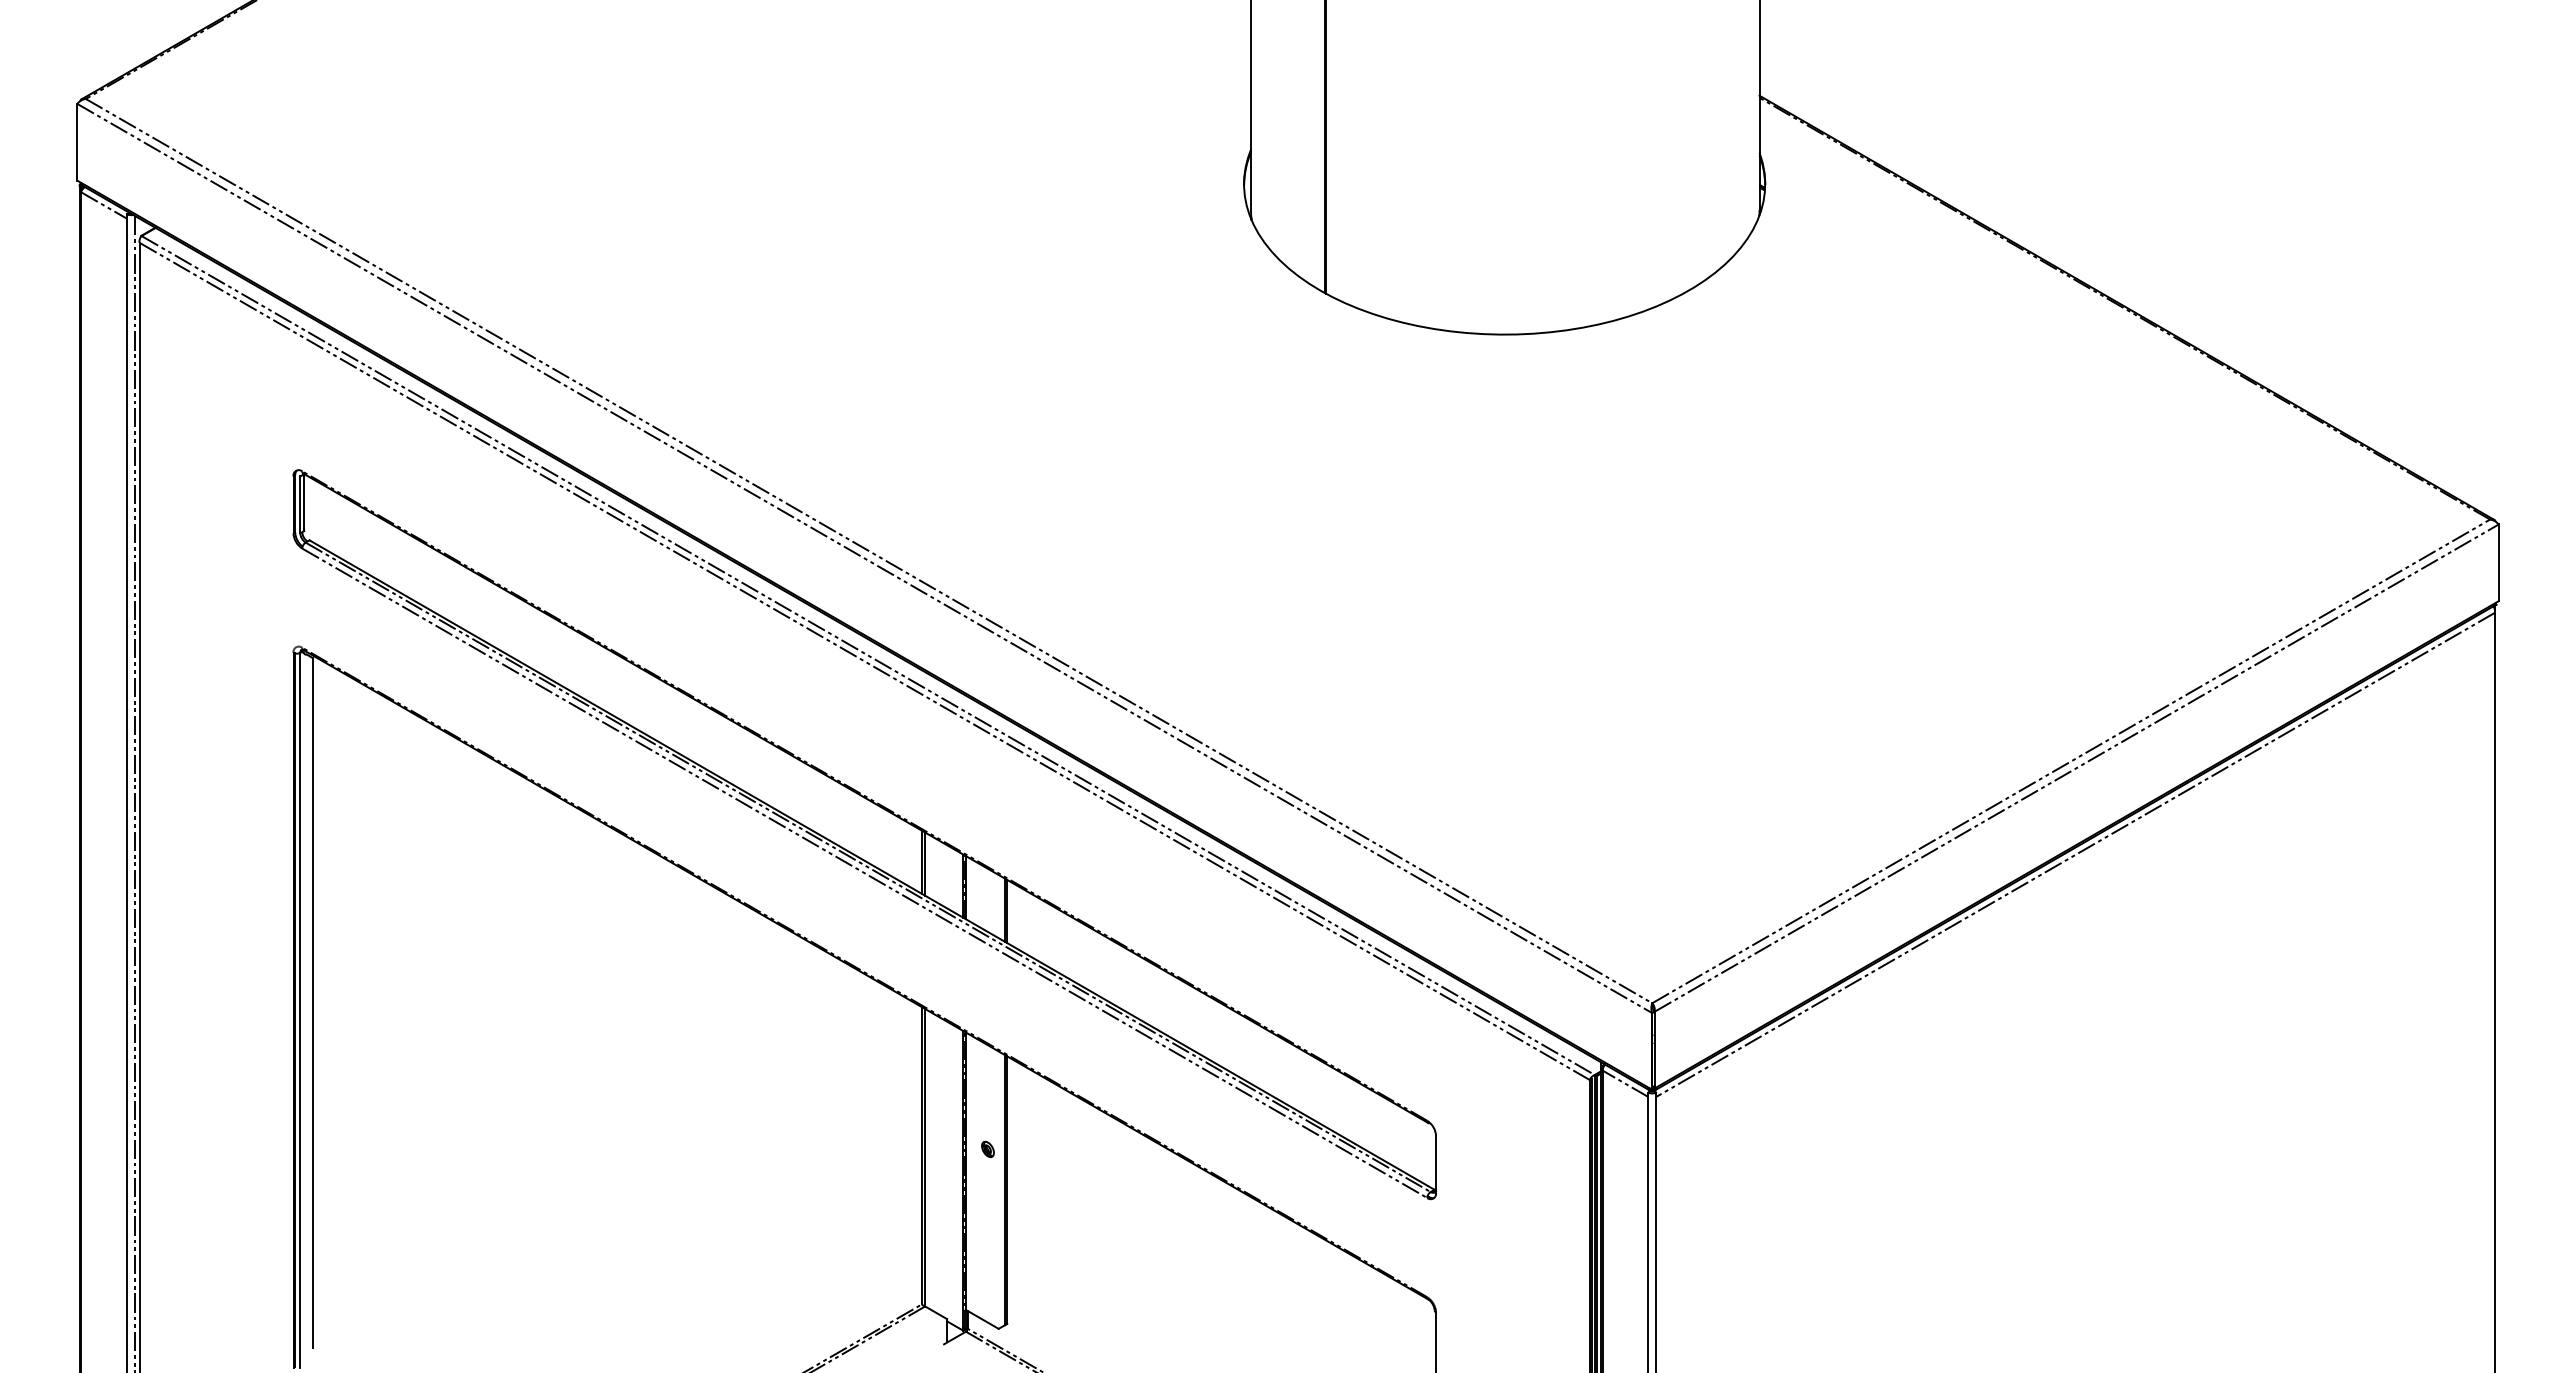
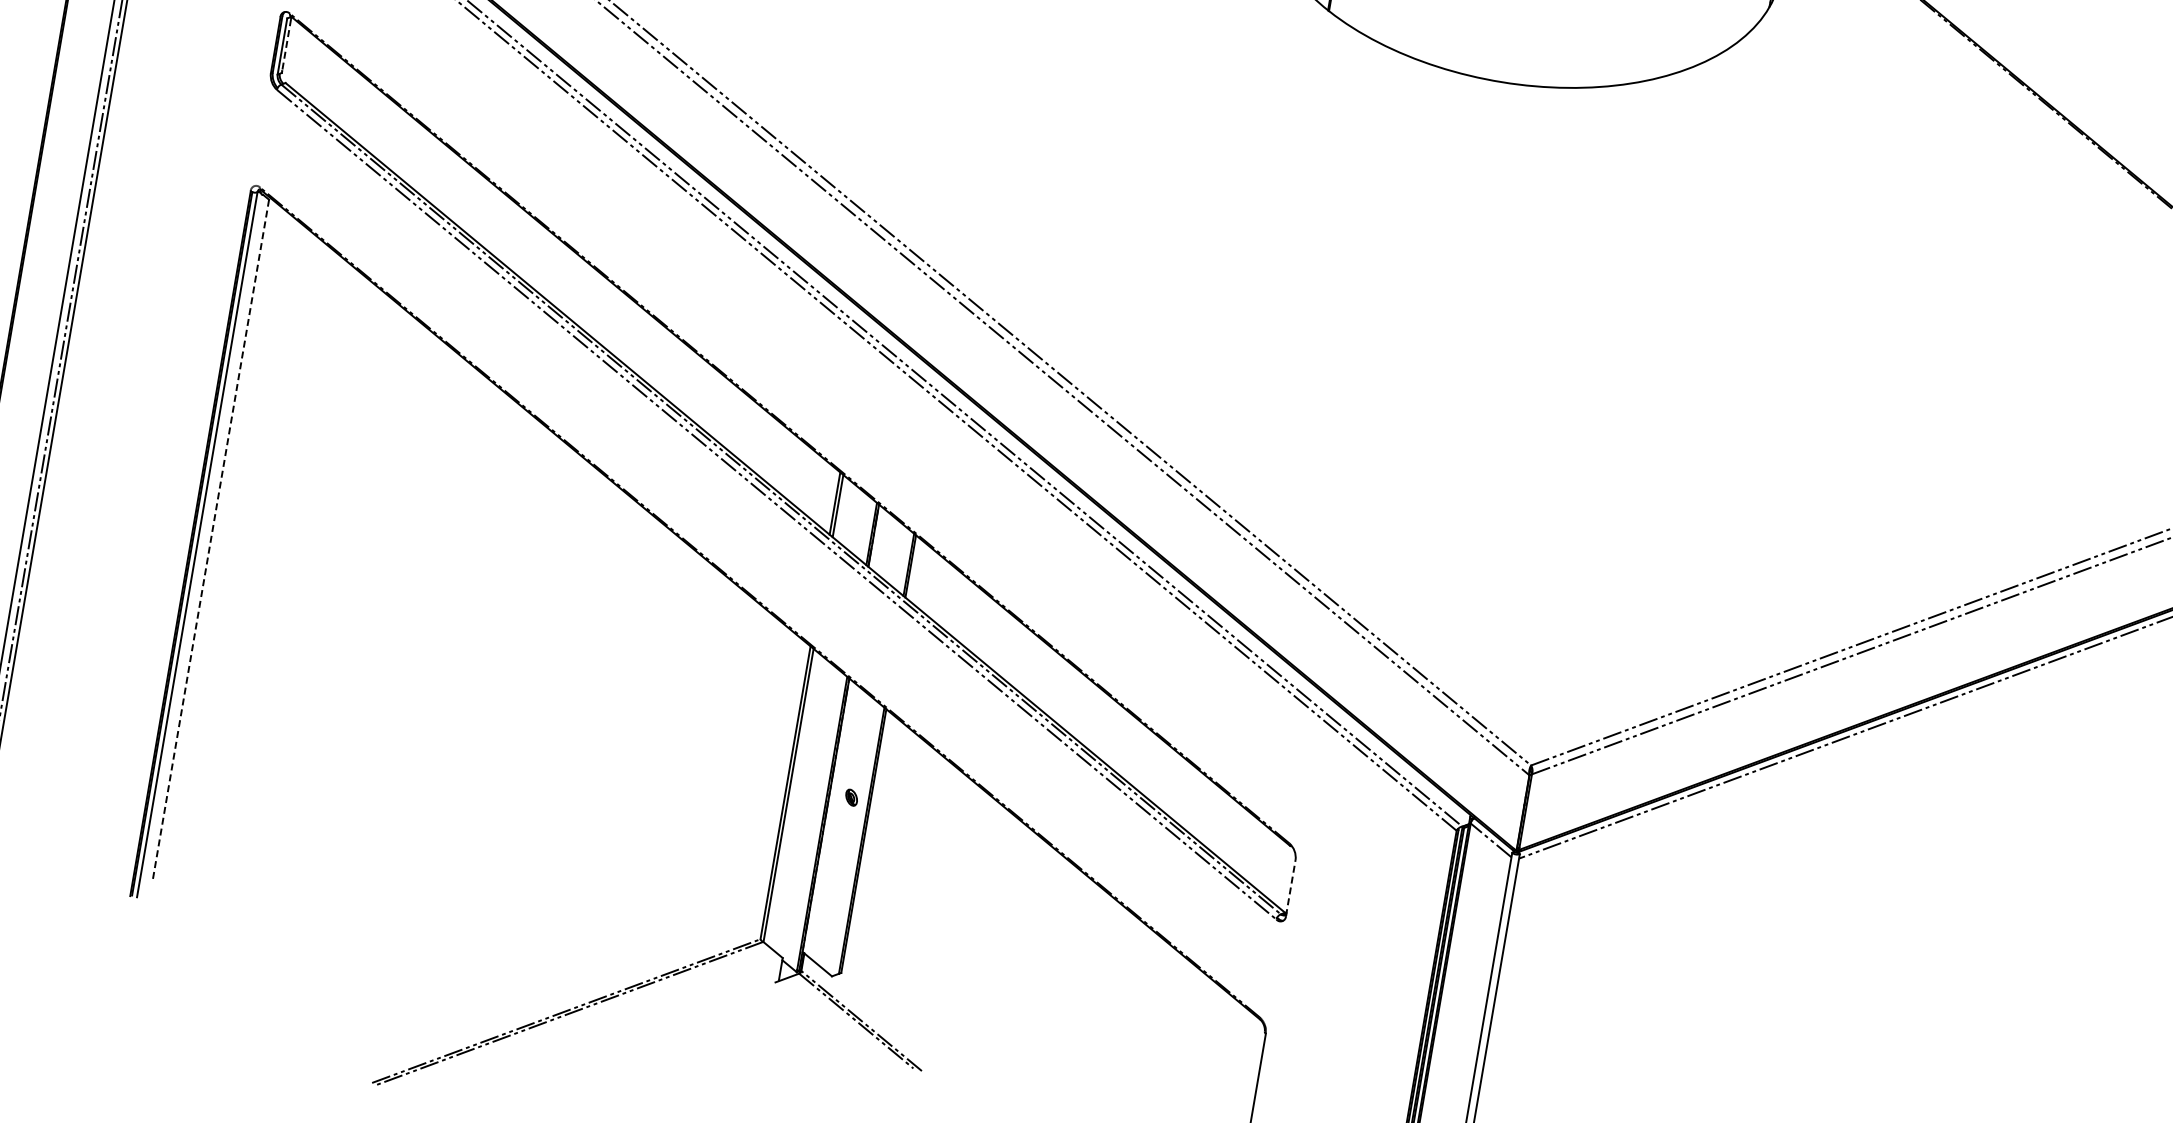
line: (304, 503) -> (286, 45), solid -> dashed
line: (312, 1003) -> (210, 540), solid -> dashed
line: (1436, 1163) -> (1291, 887), solid -> dashed

